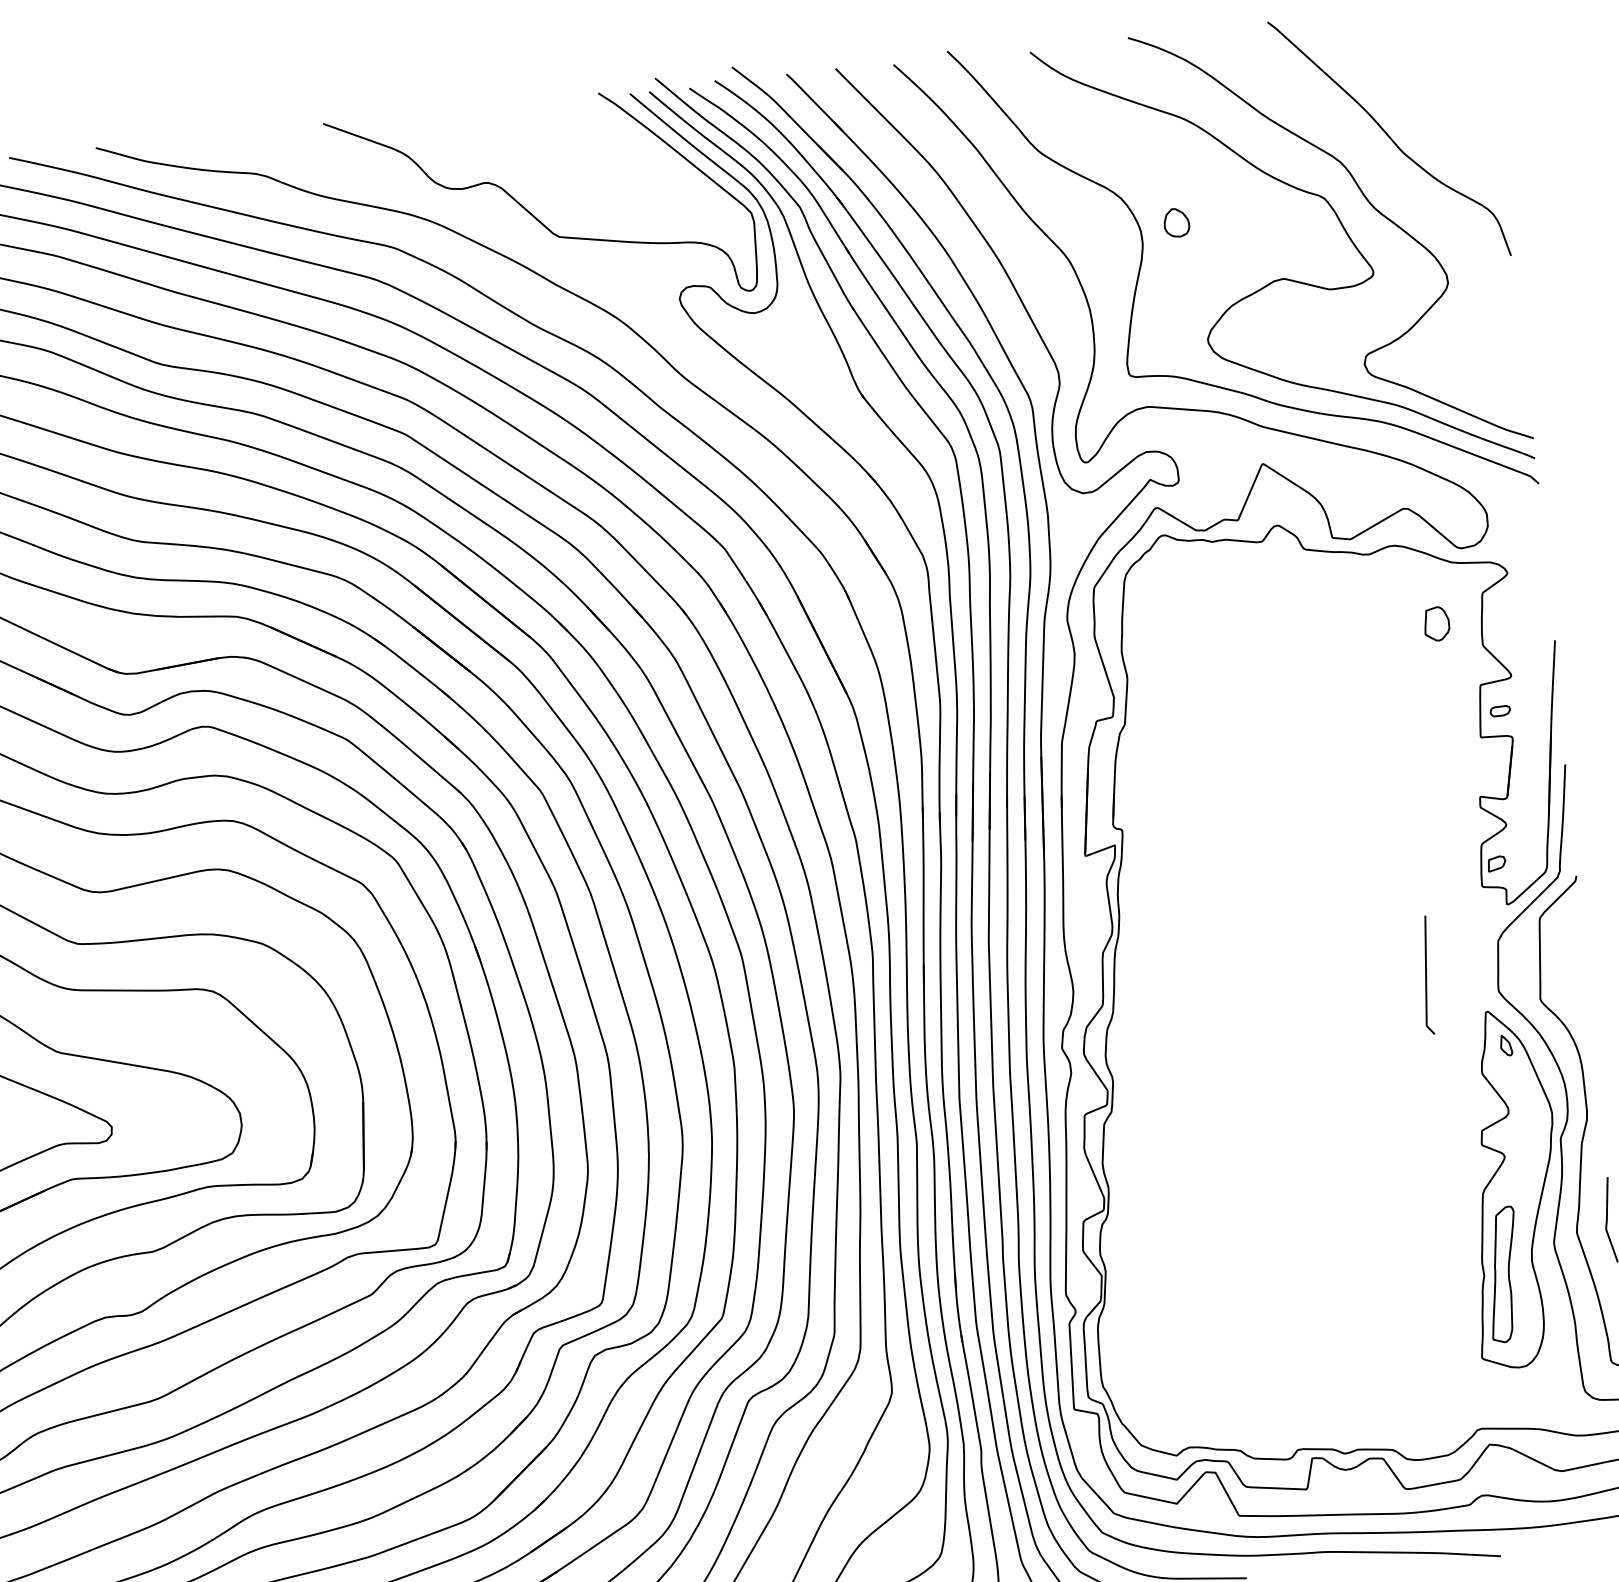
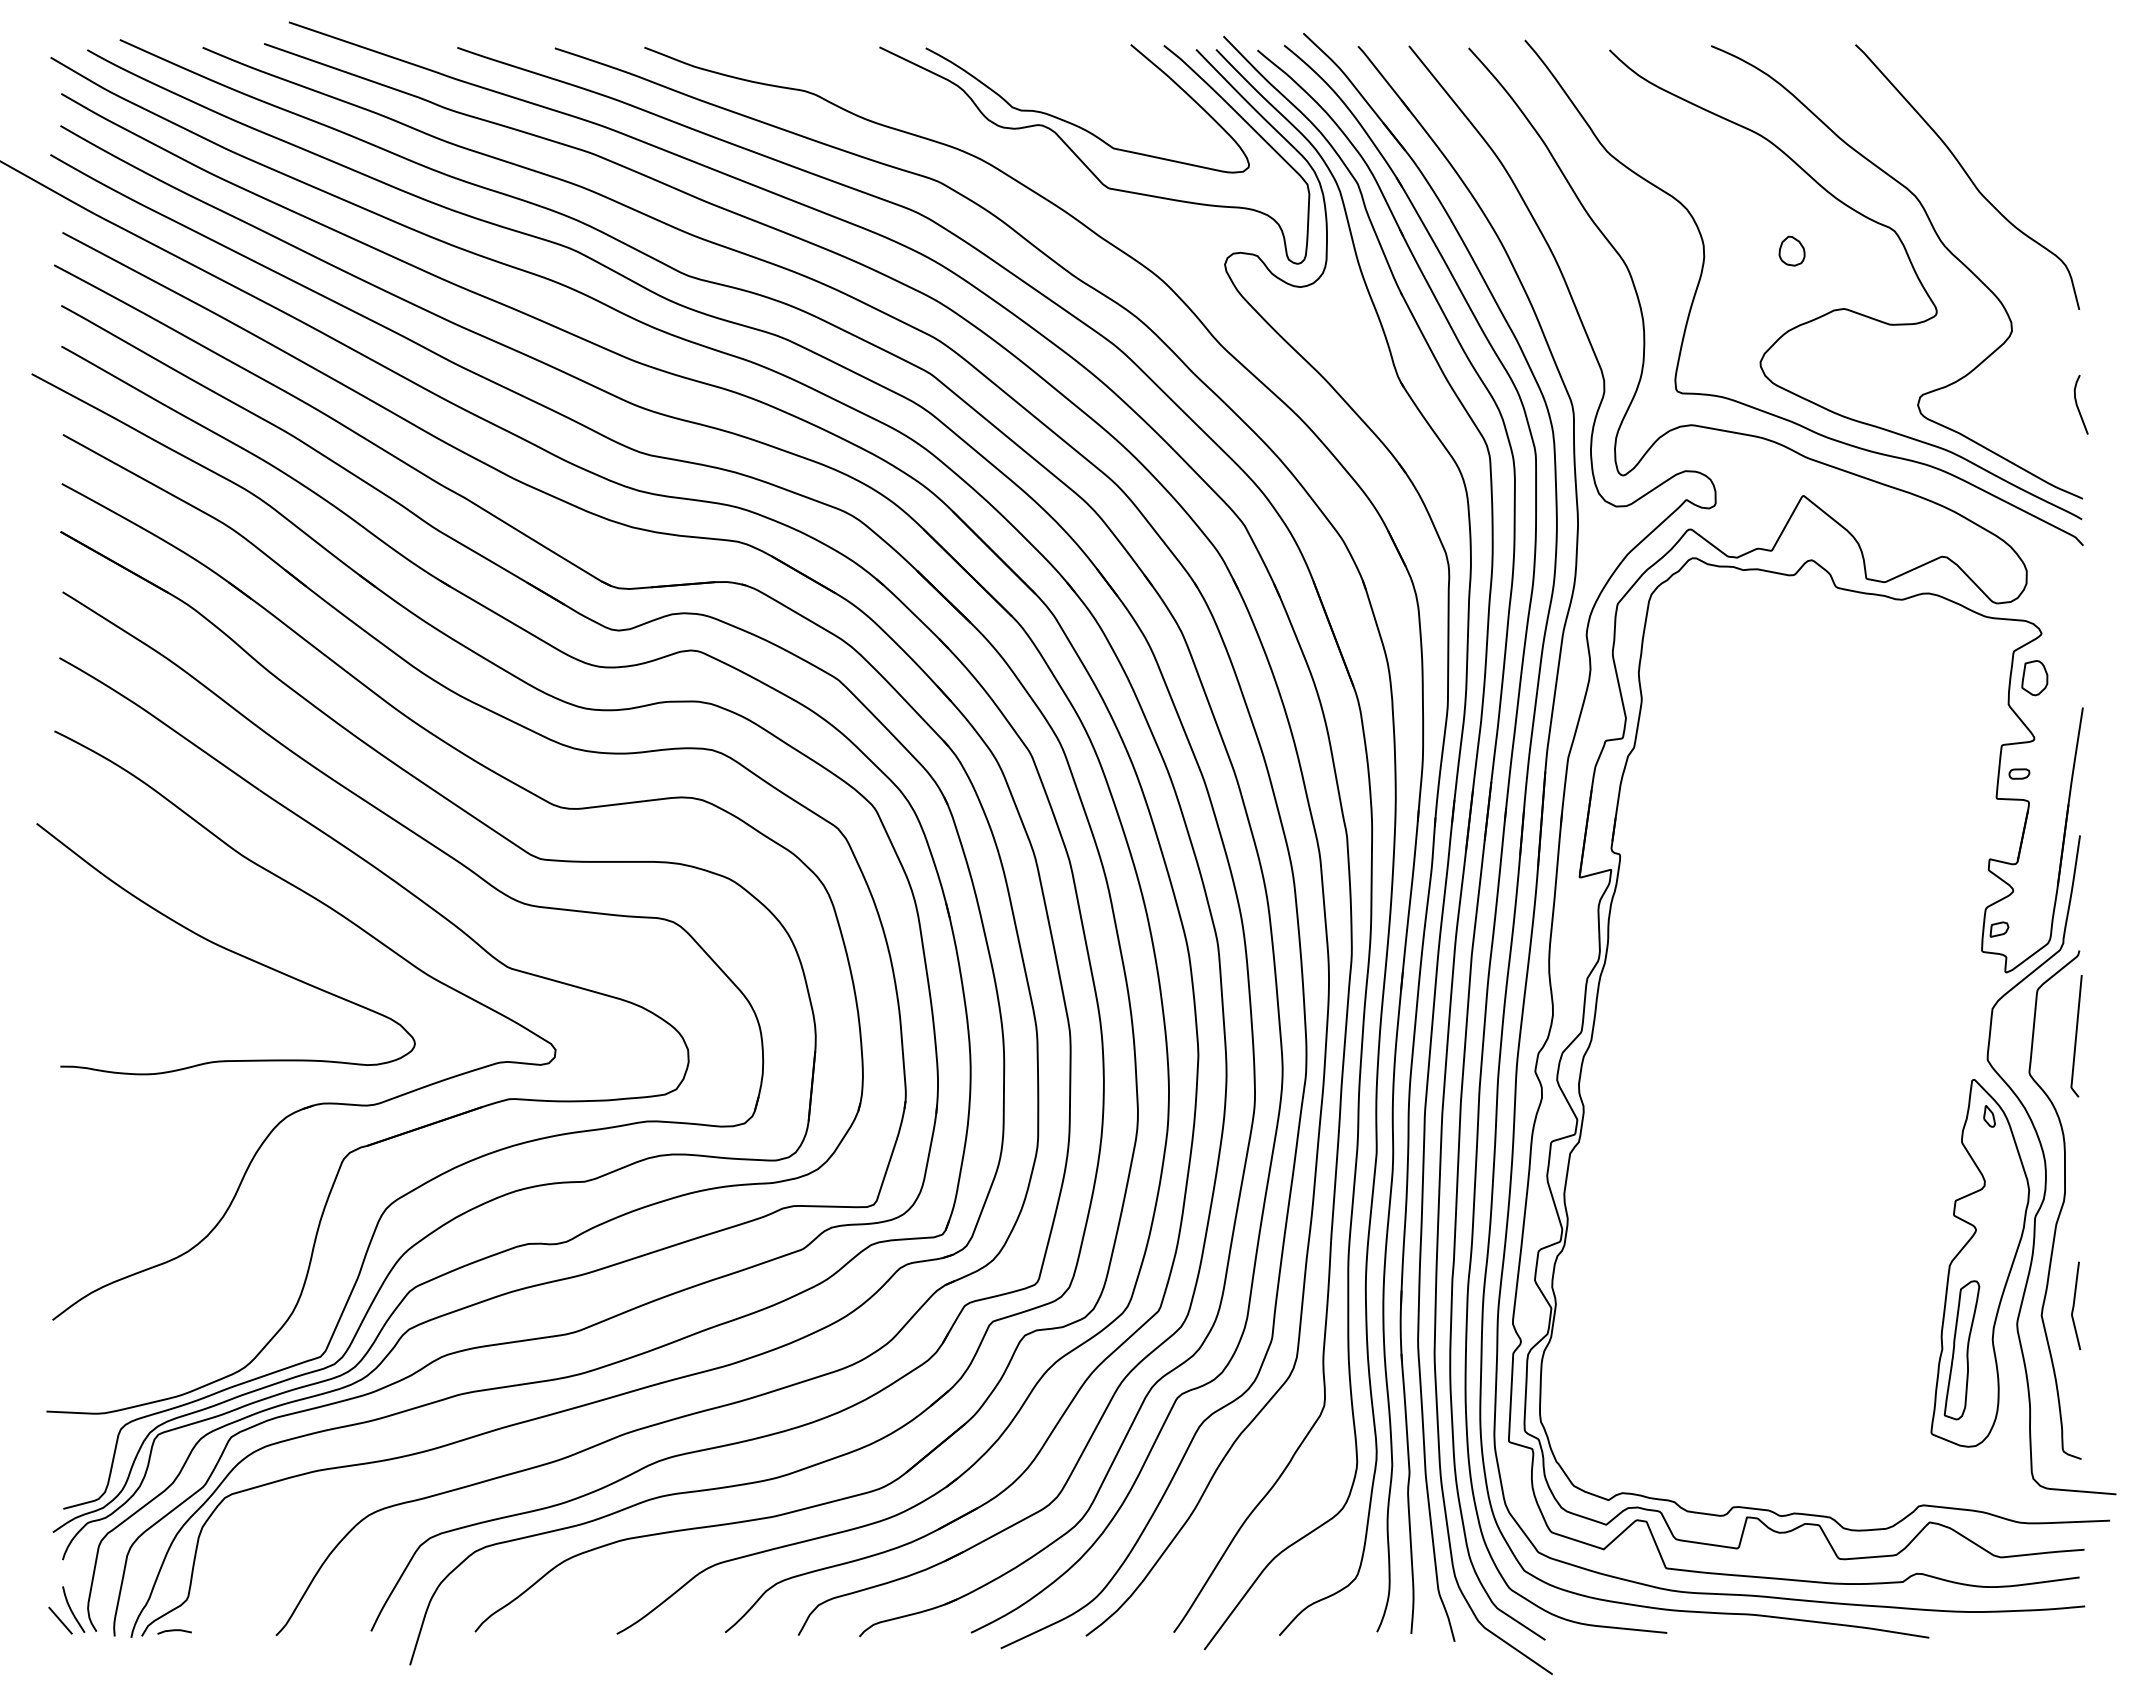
curve: (523, 179) -> (1078, 125), added
part: (1176, 222) -> (1791, 250), moved
curve: (1520, 349) -> (2078, 406), added
part: (1436, 624) -> (2034, 678), moved
curve: (1426, 975) -> (2076, 1036), moved

